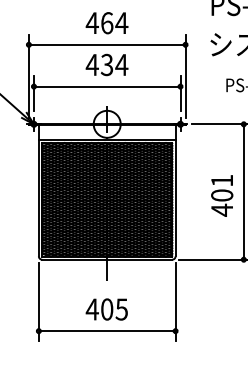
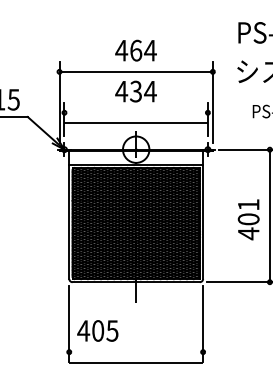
line: (107, 86) -> (136, 122), moved
text: (106, 309) -> (97, 330), moved
line: (106, 331) -> (135, 363), moved

